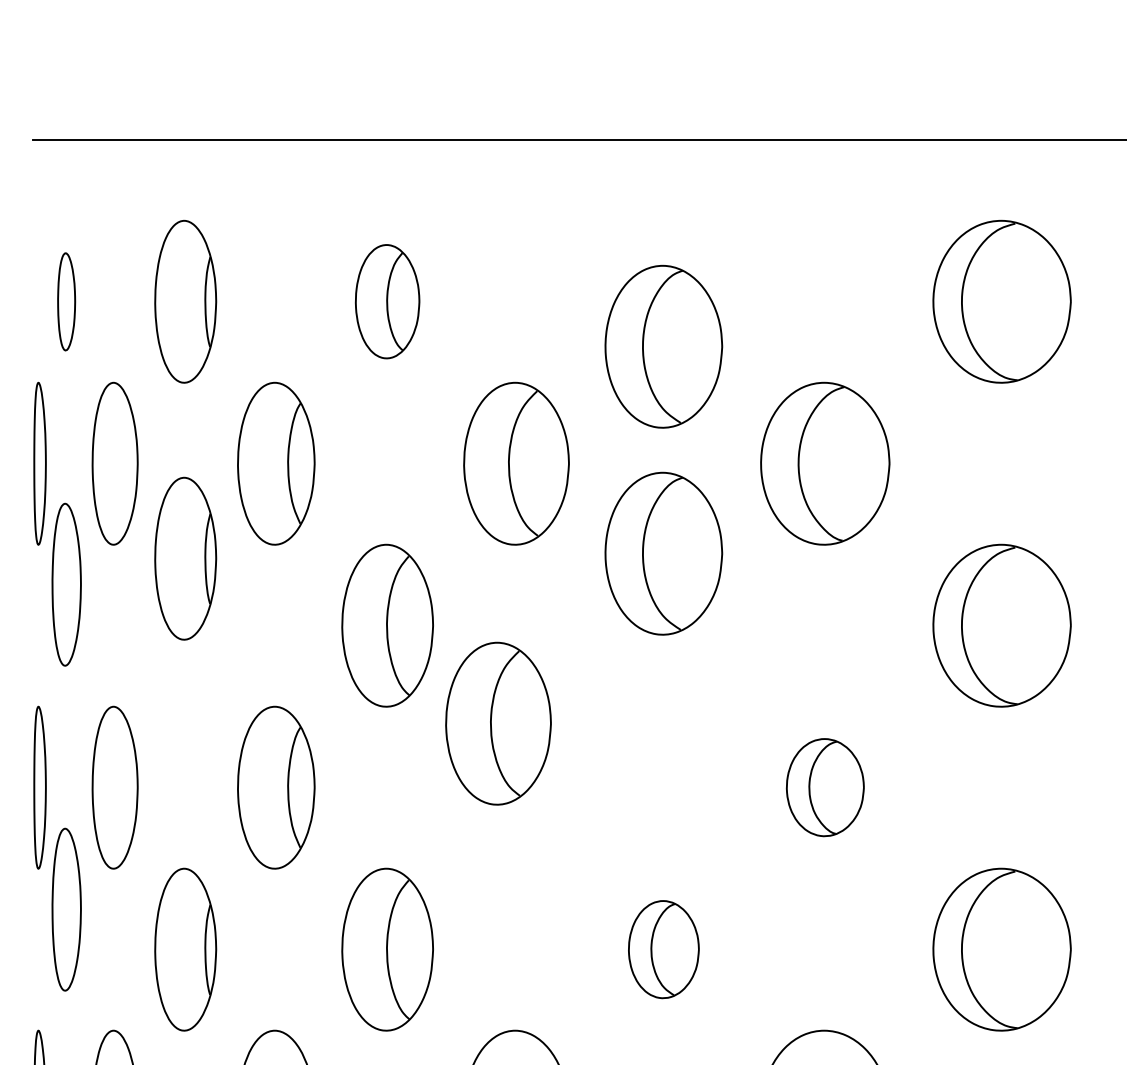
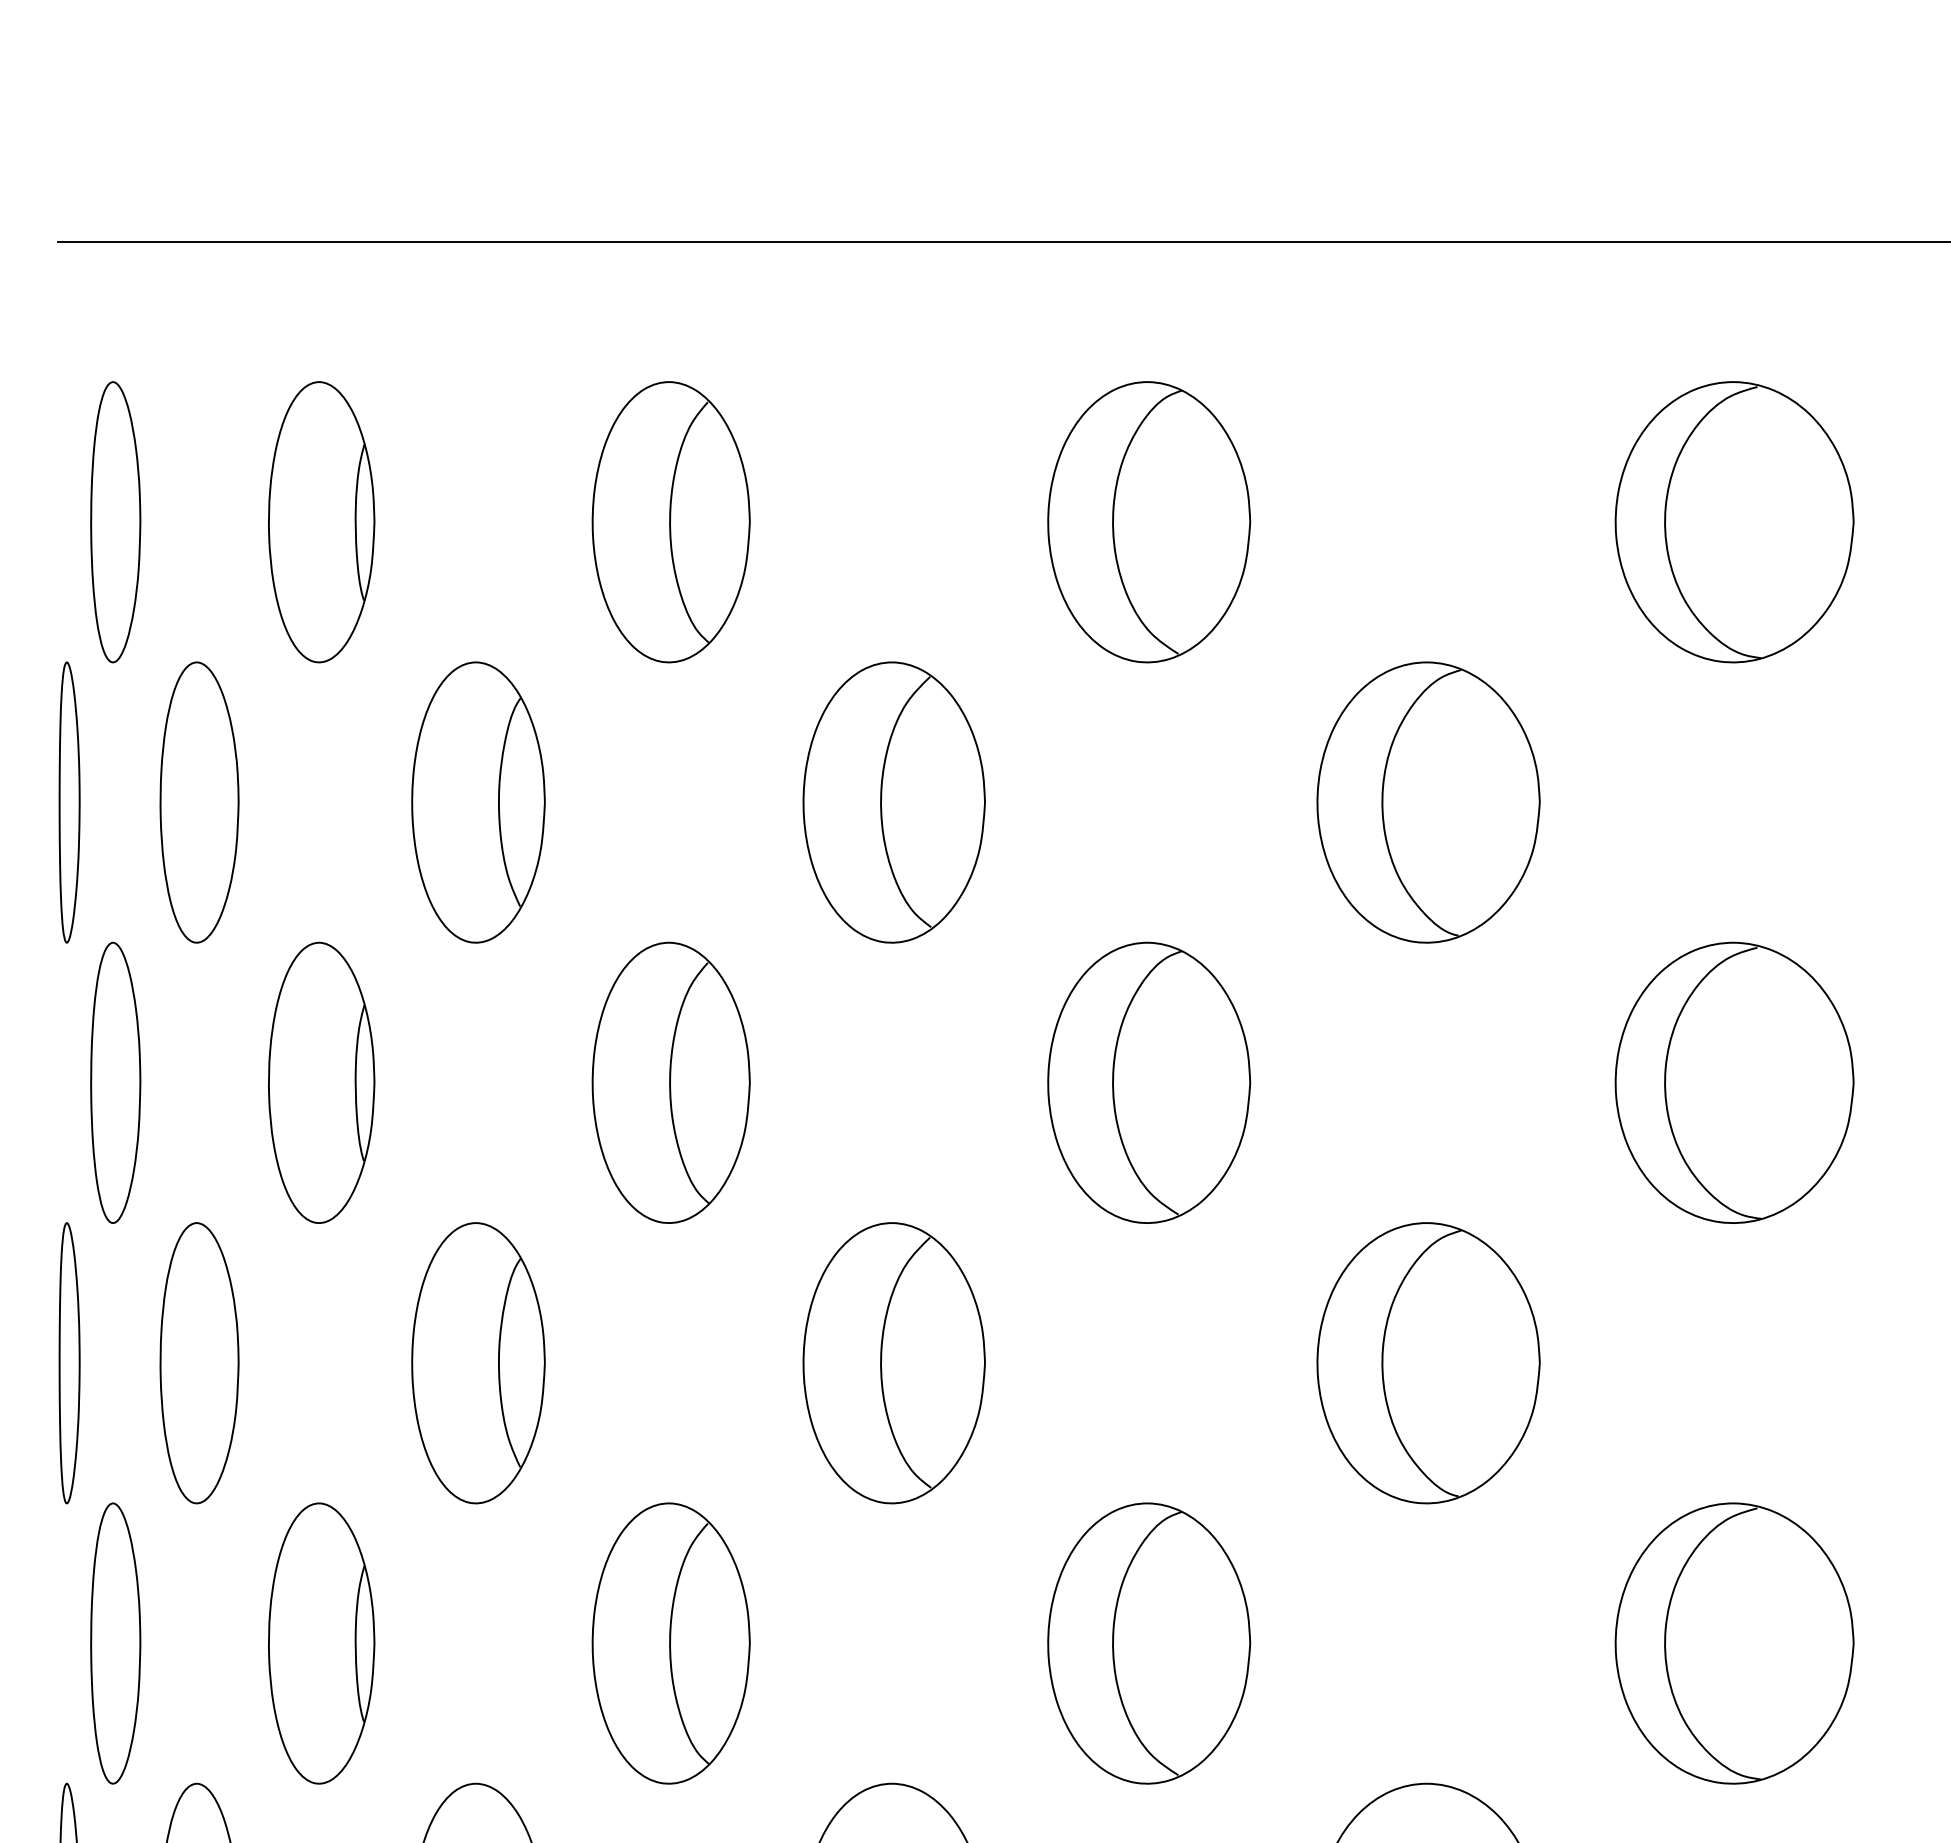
part: (66, 301) -> (115, 521), size x1.67
part: (387, 301) -> (670, 521), size x1.43
part: (663, 346) -> (1148, 521), moved
part: (663, 553) -> (1148, 1082), moved
part: (185, 558) -> (321, 1082), moved
part: (66, 584) -> (115, 1082), moved
part: (498, 723) -> (894, 1362), moved
part: (825, 787) -> (1428, 1362), size x1.67
part: (66, 909) -> (115, 1643), moved
part: (663, 949) -> (1148, 1643), size x1.67

